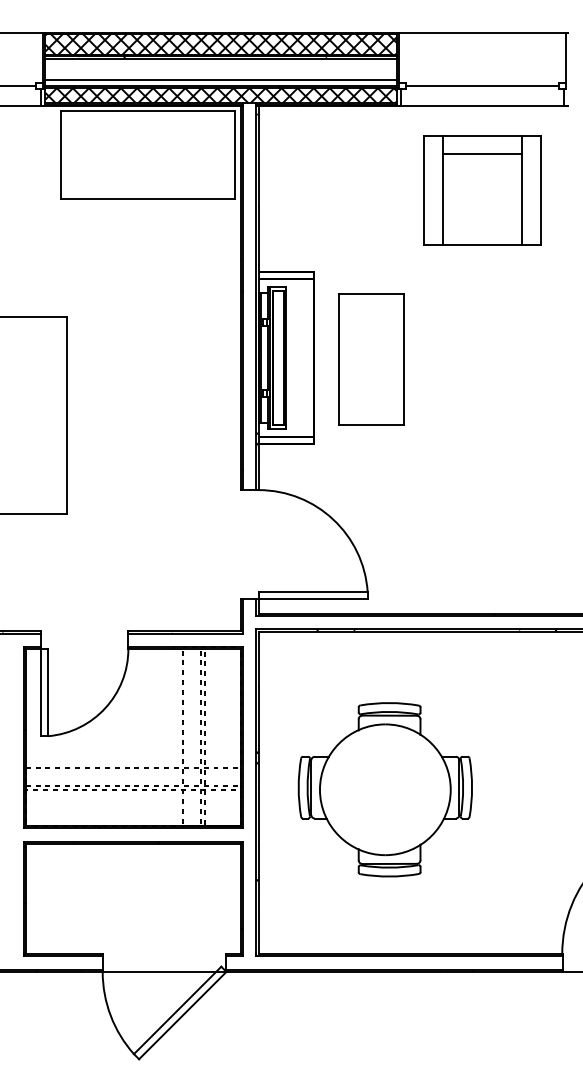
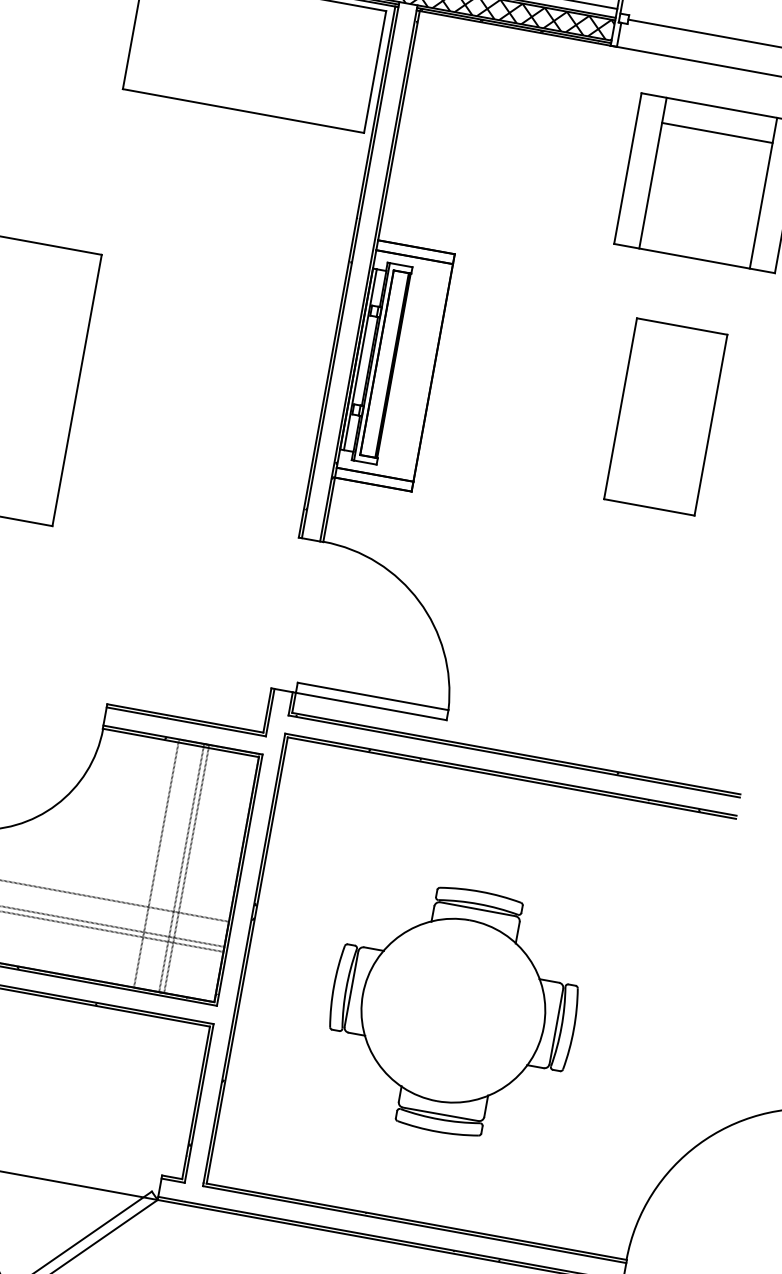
part: (371, 359) -> (665, 417), moved
part: (384, 789) -> (452, 1010), moved

